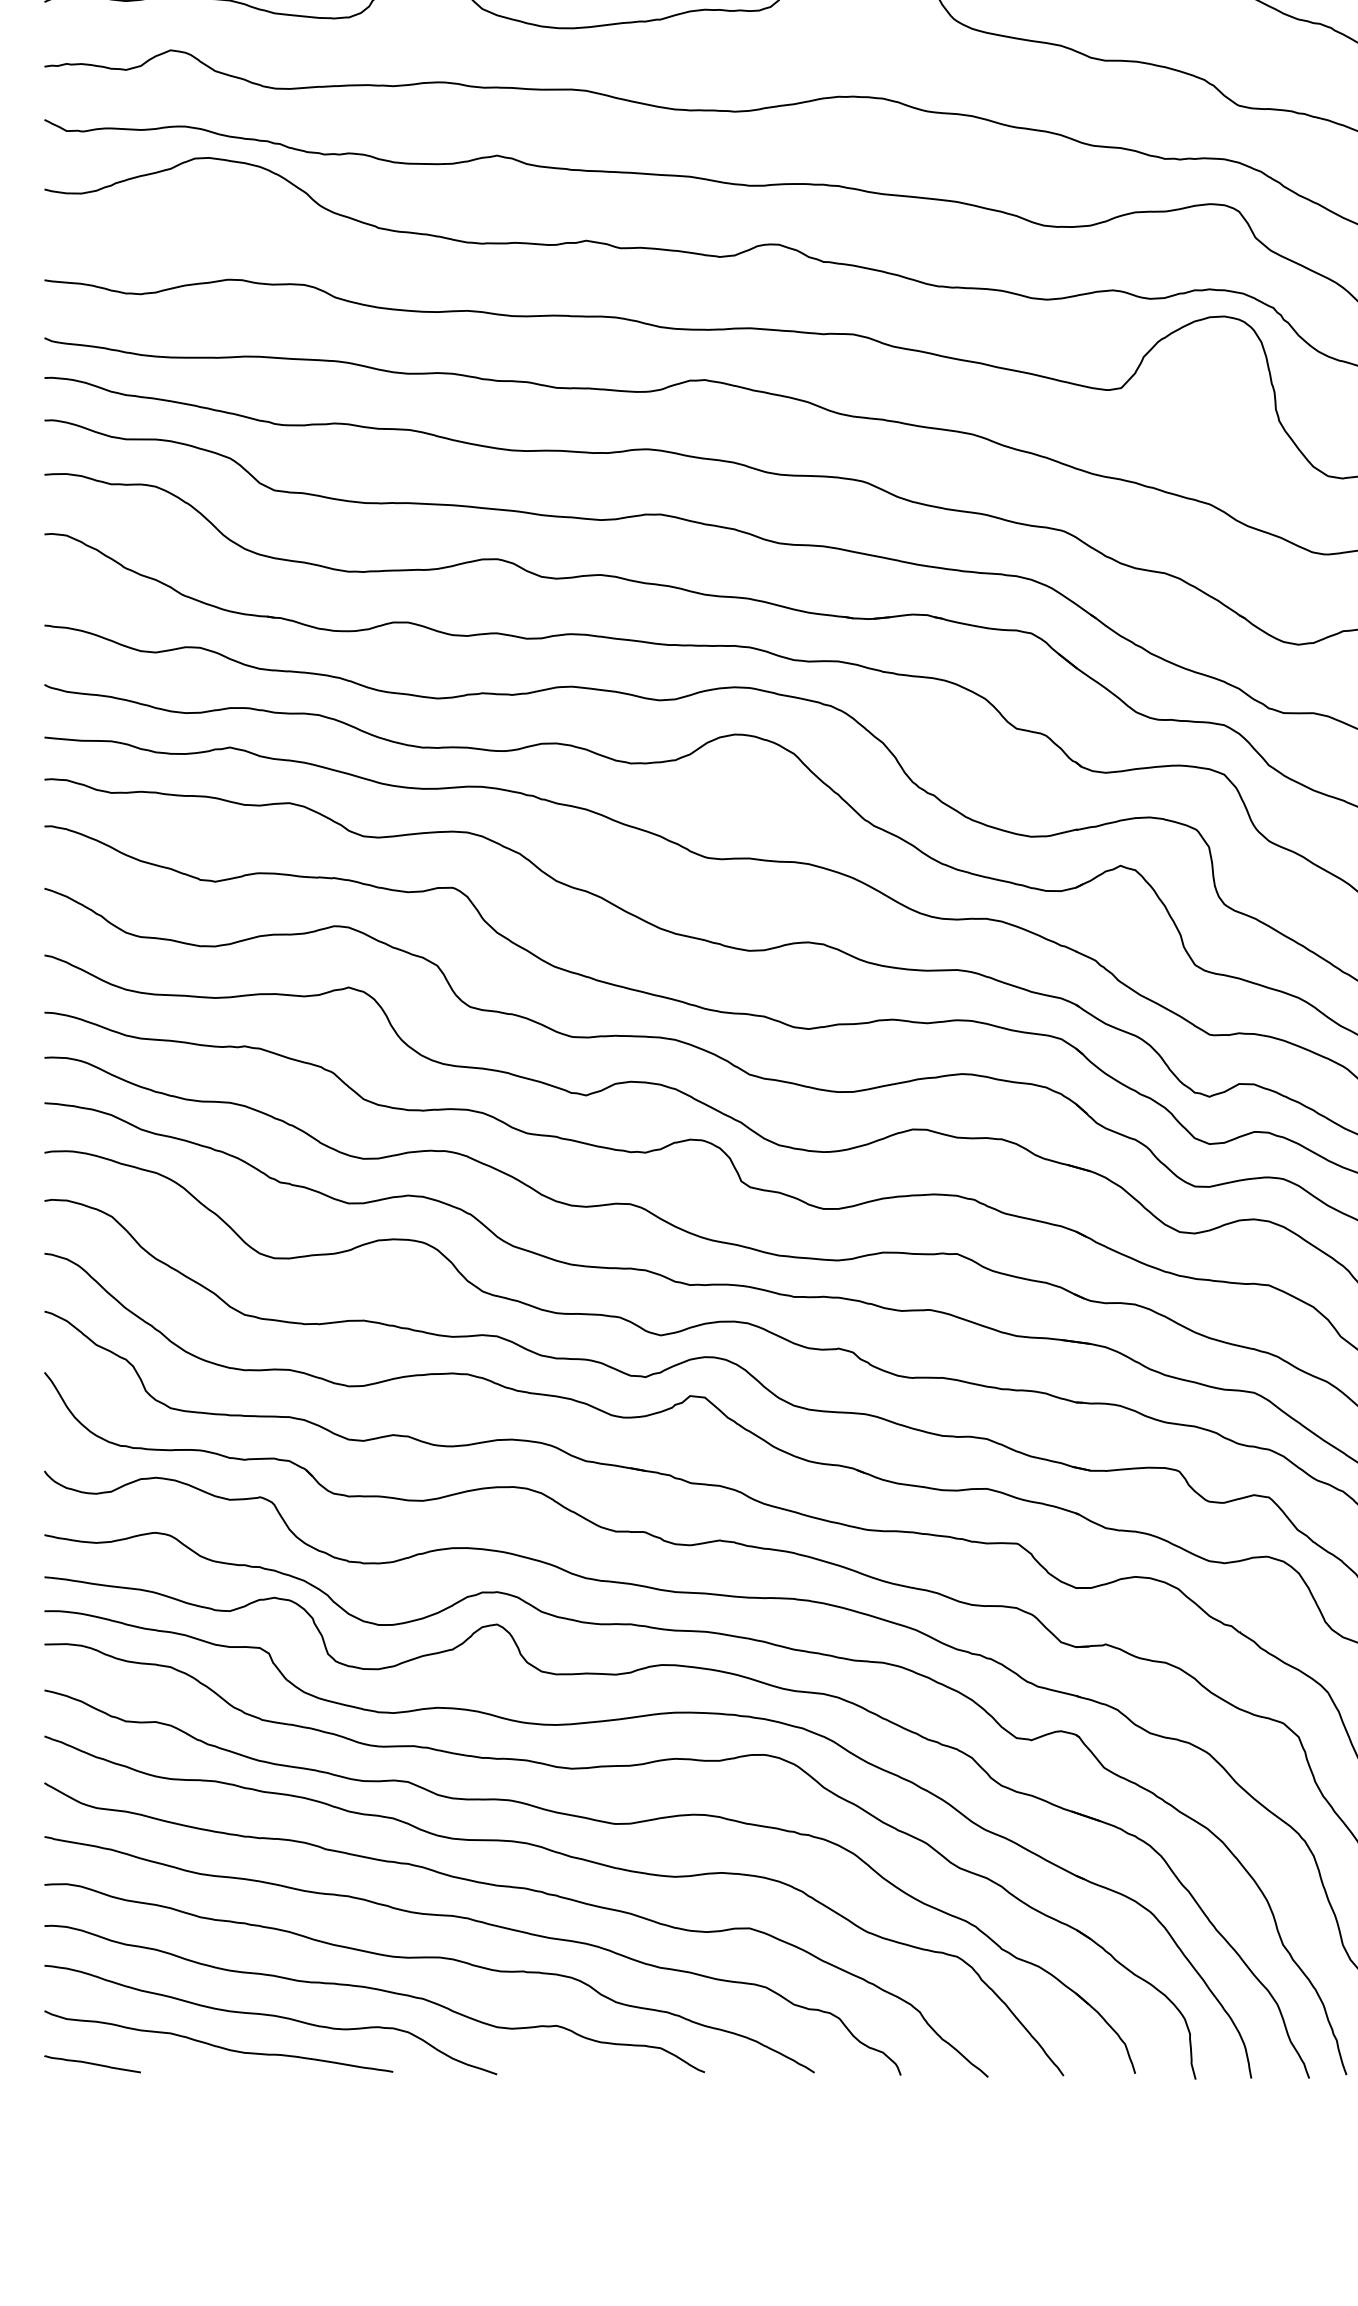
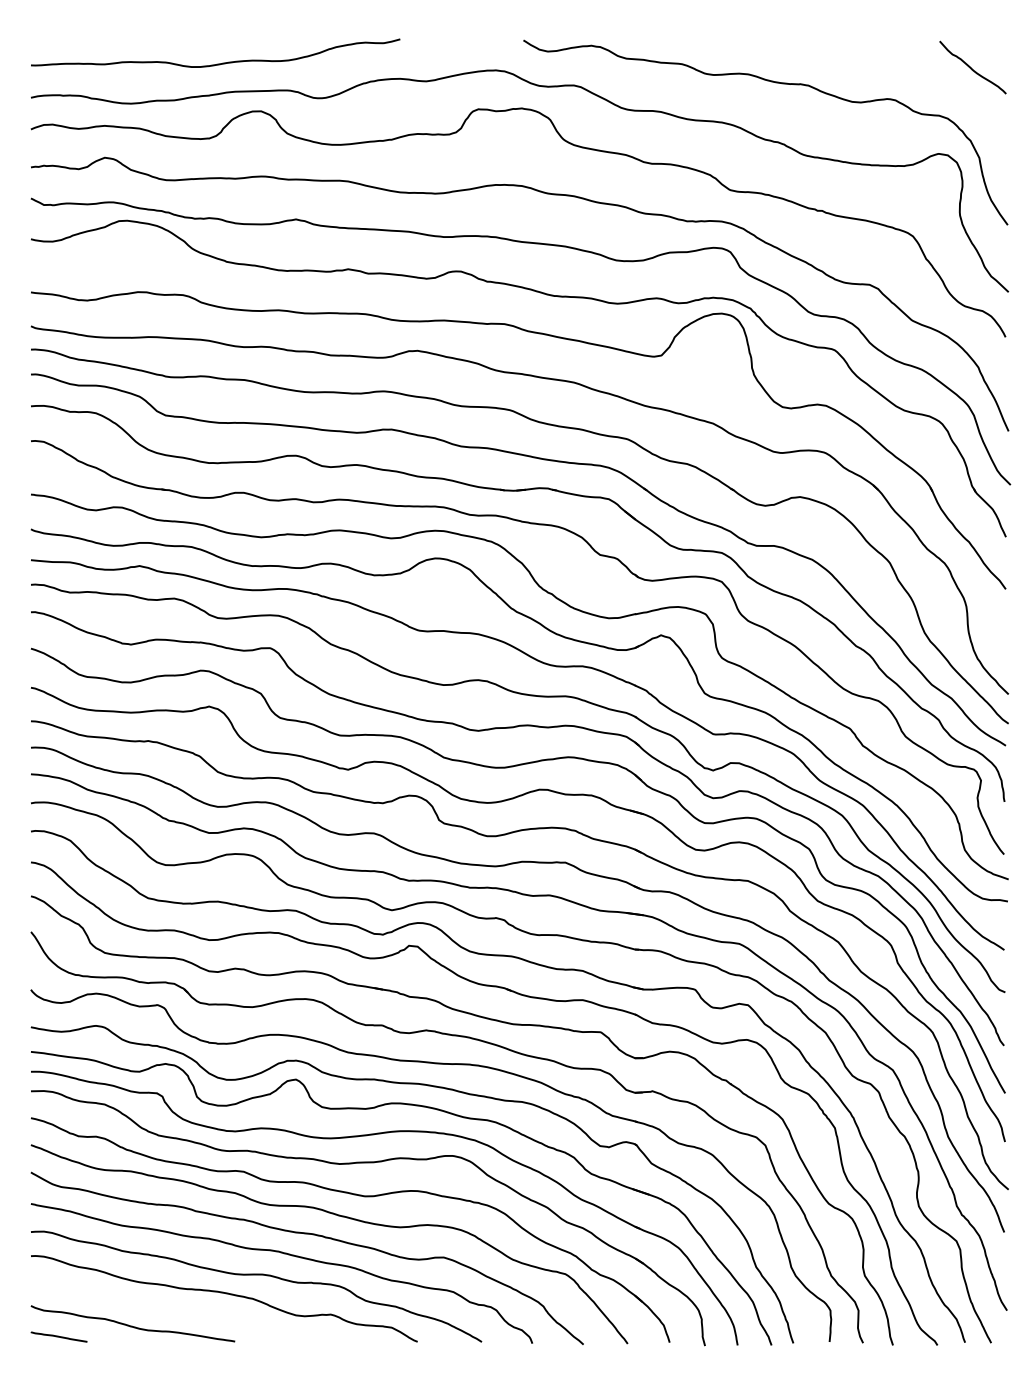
curve: (270, 2017) -> (163, 1309), removed

